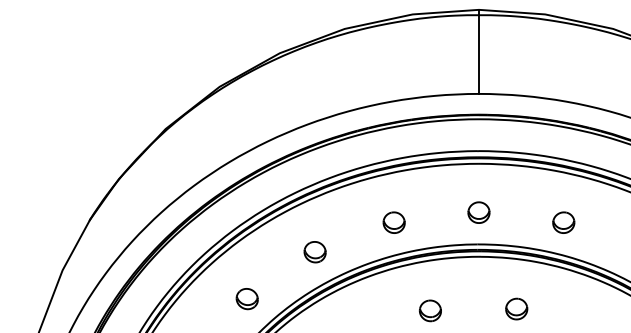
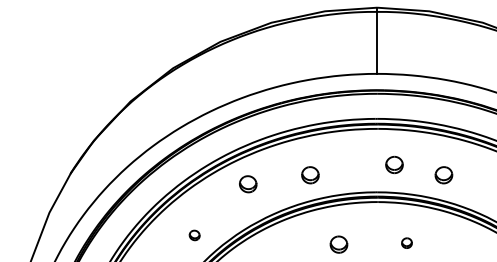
part: (478, 212) -> (394, 164), moved
part: (314, 252) -> (247, 184), moved
part: (246, 299) -> (194, 235), size x0.6
part: (516, 308) -> (406, 242), size x0.6

